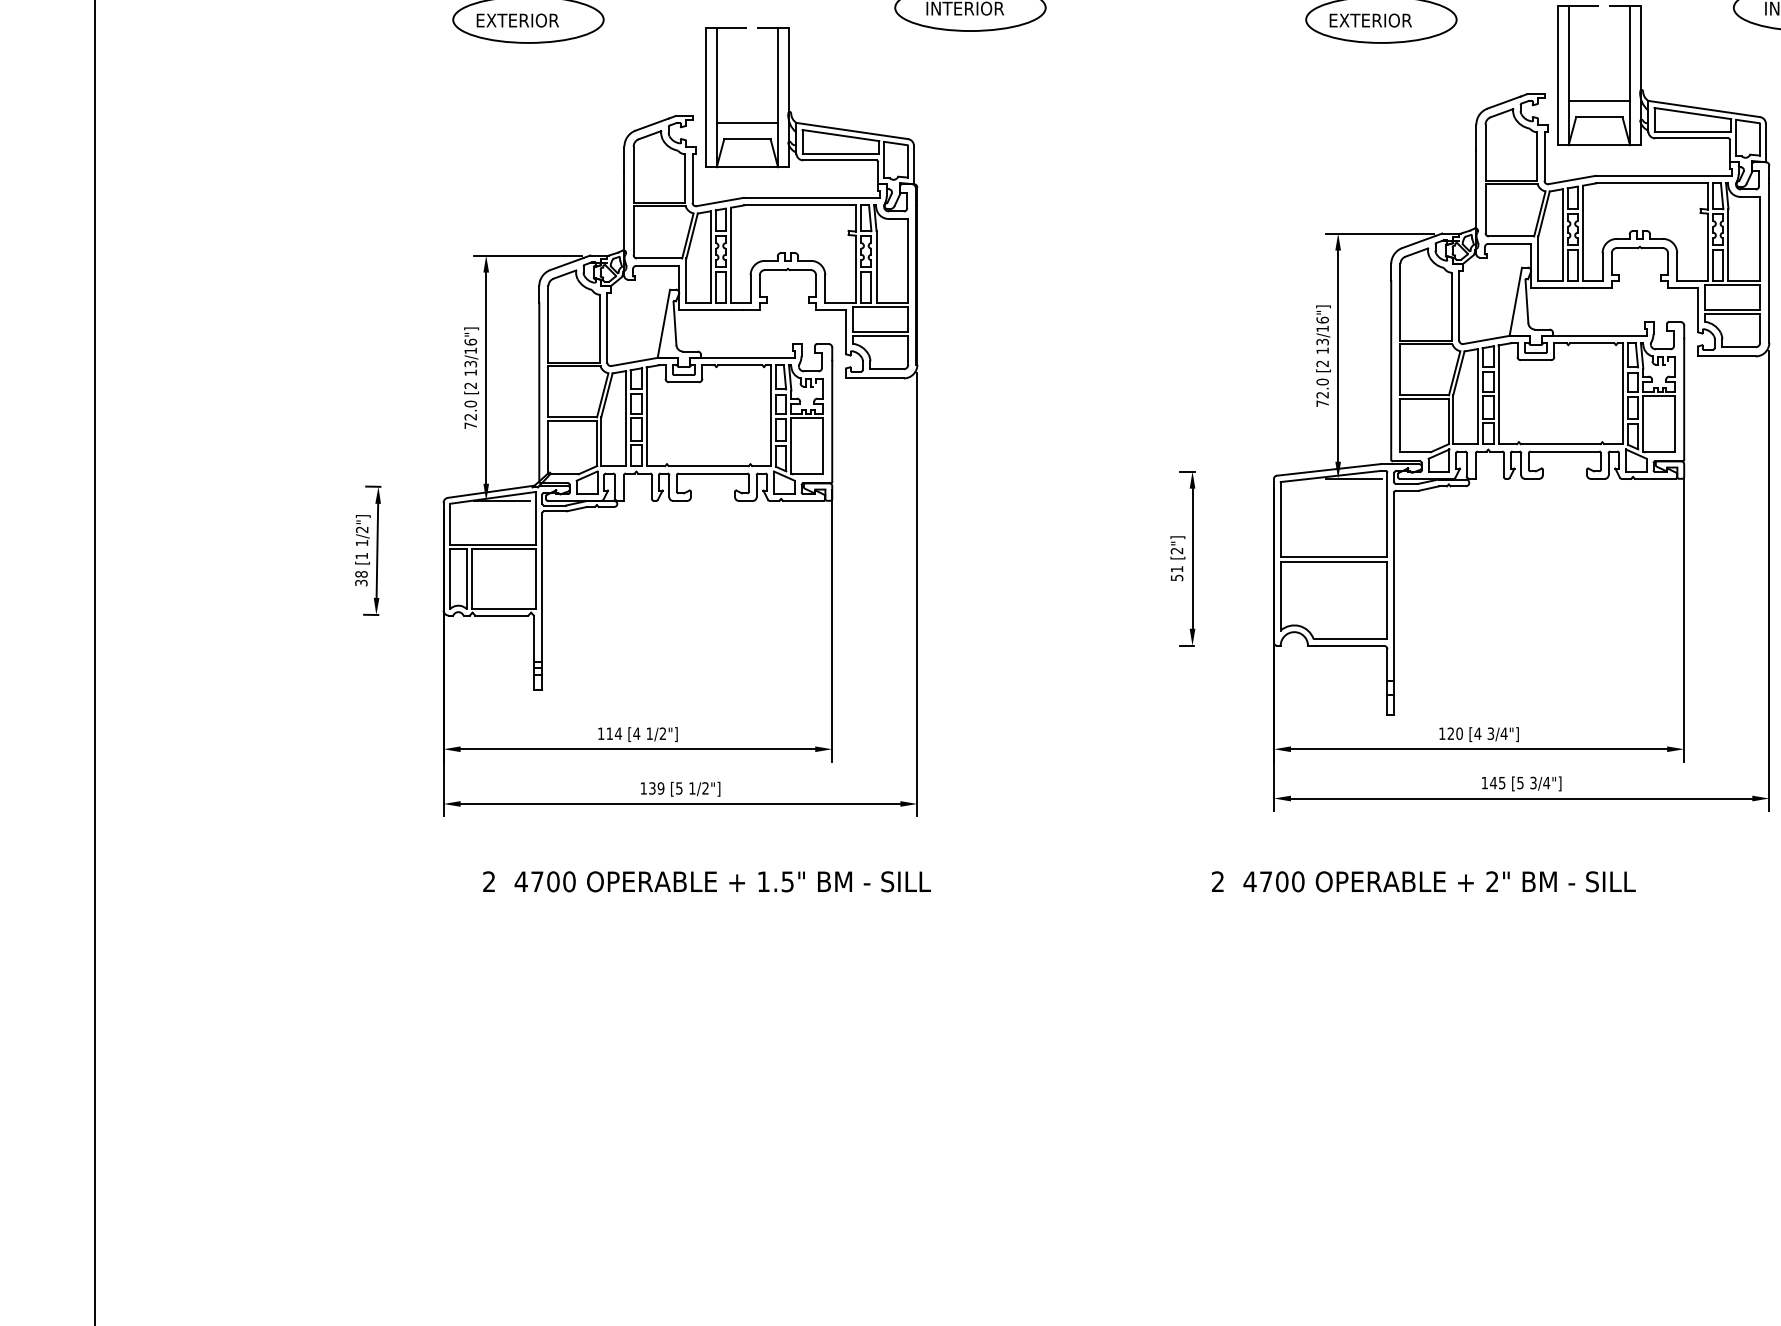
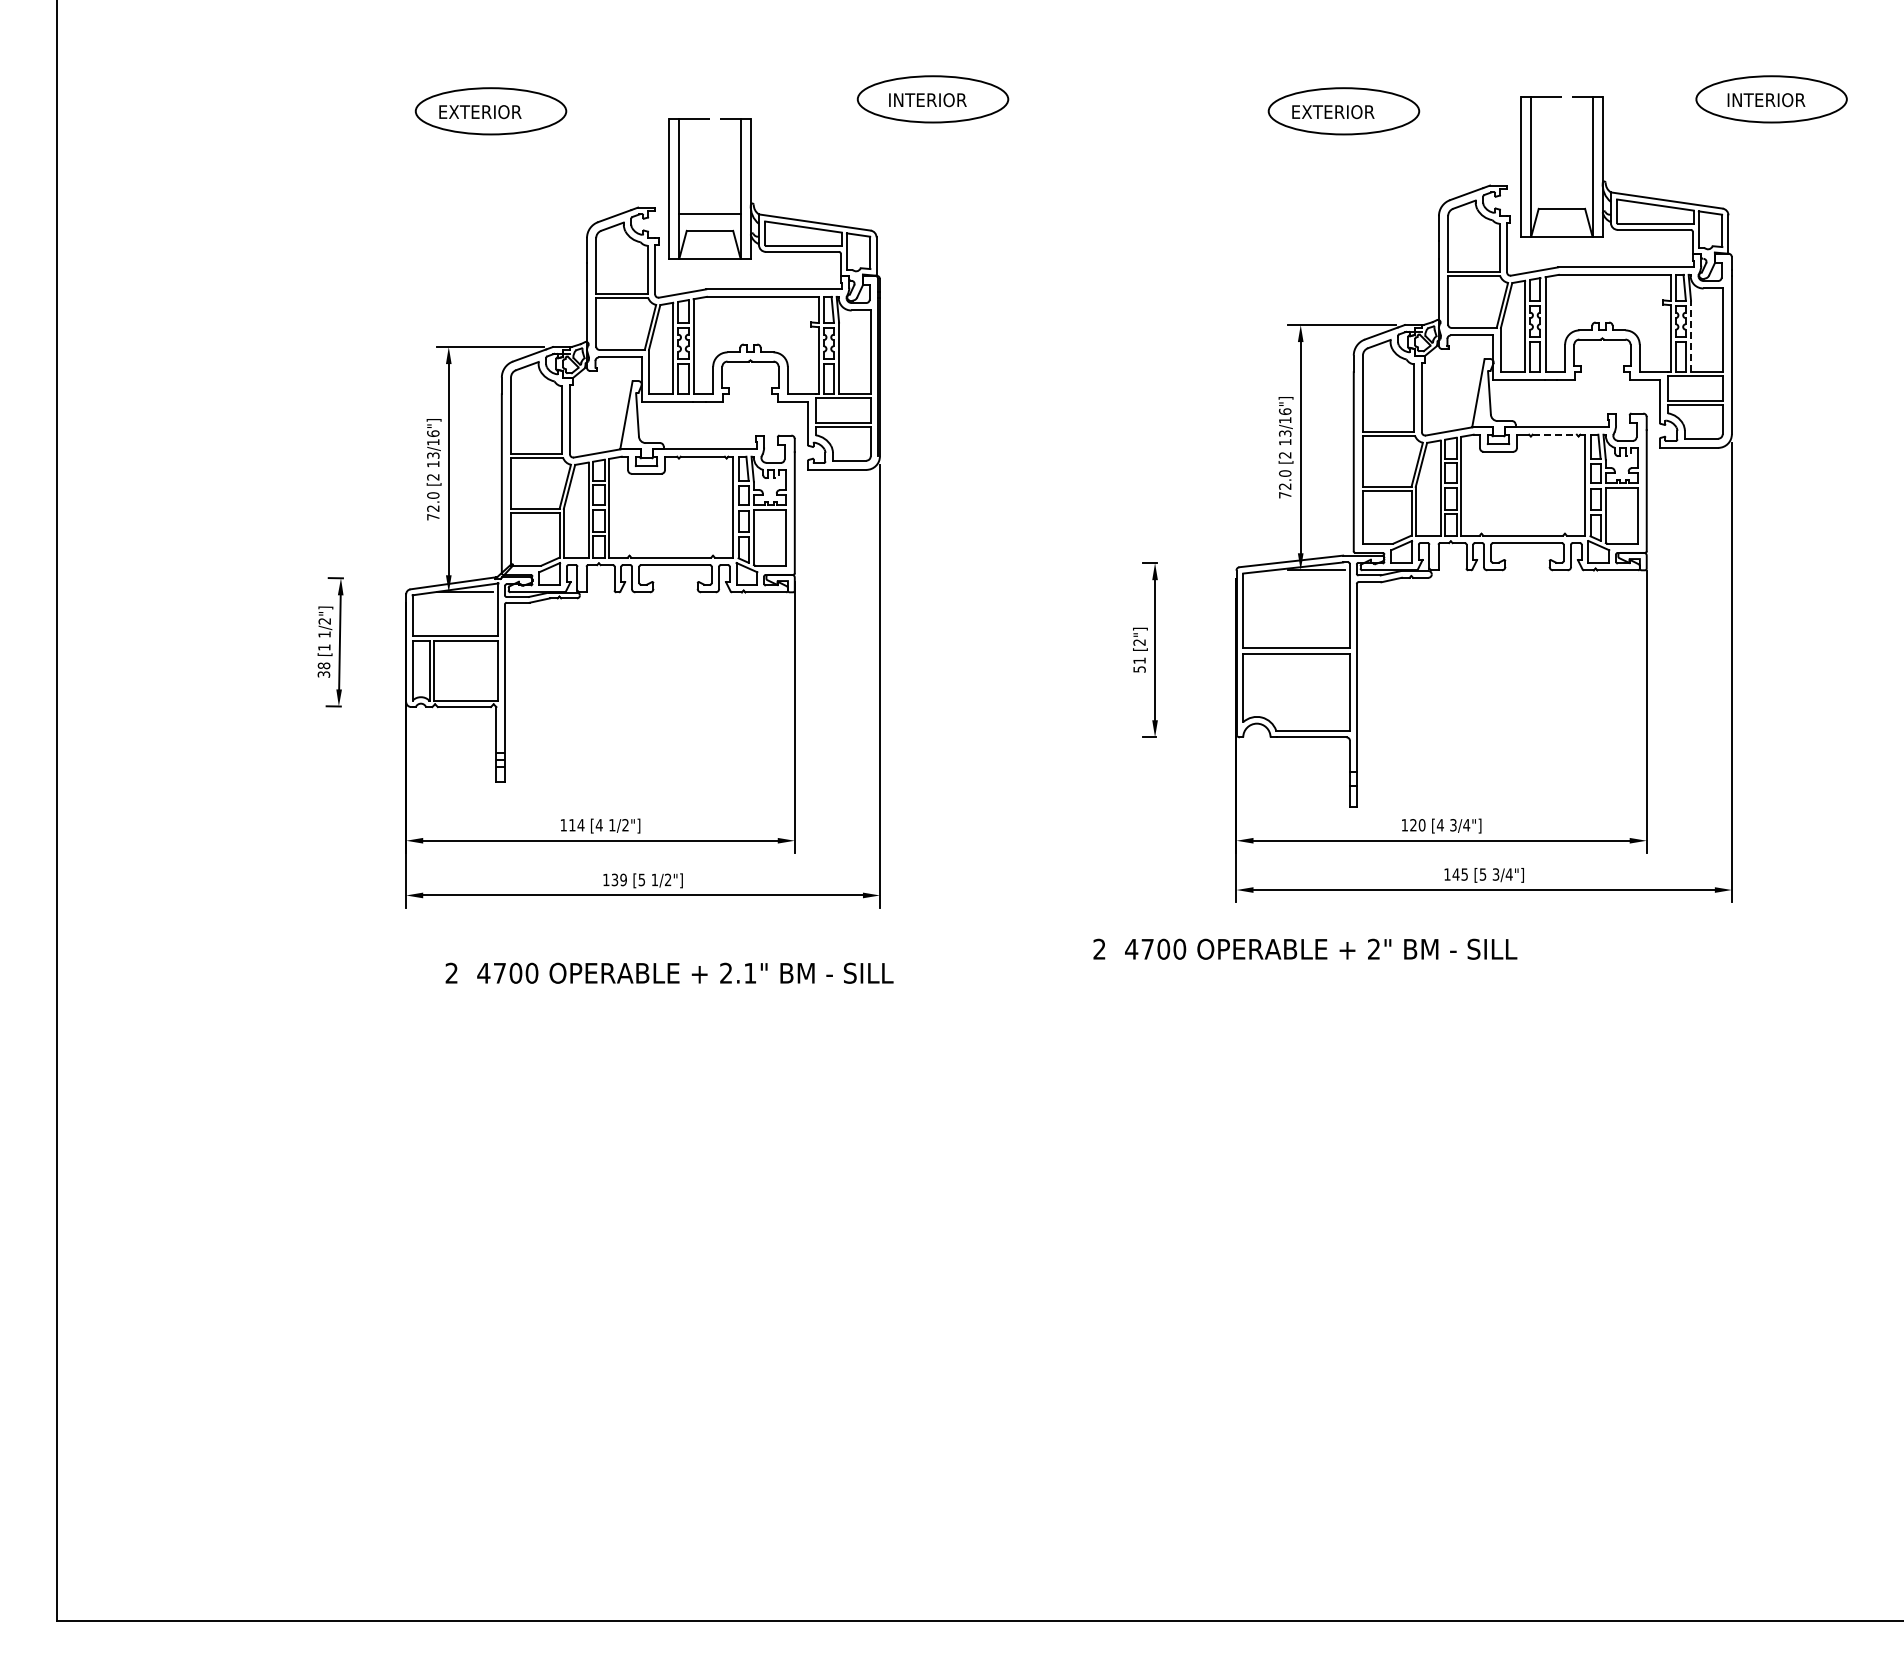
line: (1598, 101) -> (1561, 192), removed
line: (1728, 245) -> (1691, 336), solid -> dashed
line: (1592, 343) -> (1555, 434), solid -> dashed
text: (775, 881) -> (738, 972), 1.5" -> 2.1"
text: (1423, 881) -> (1305, 948), moved

